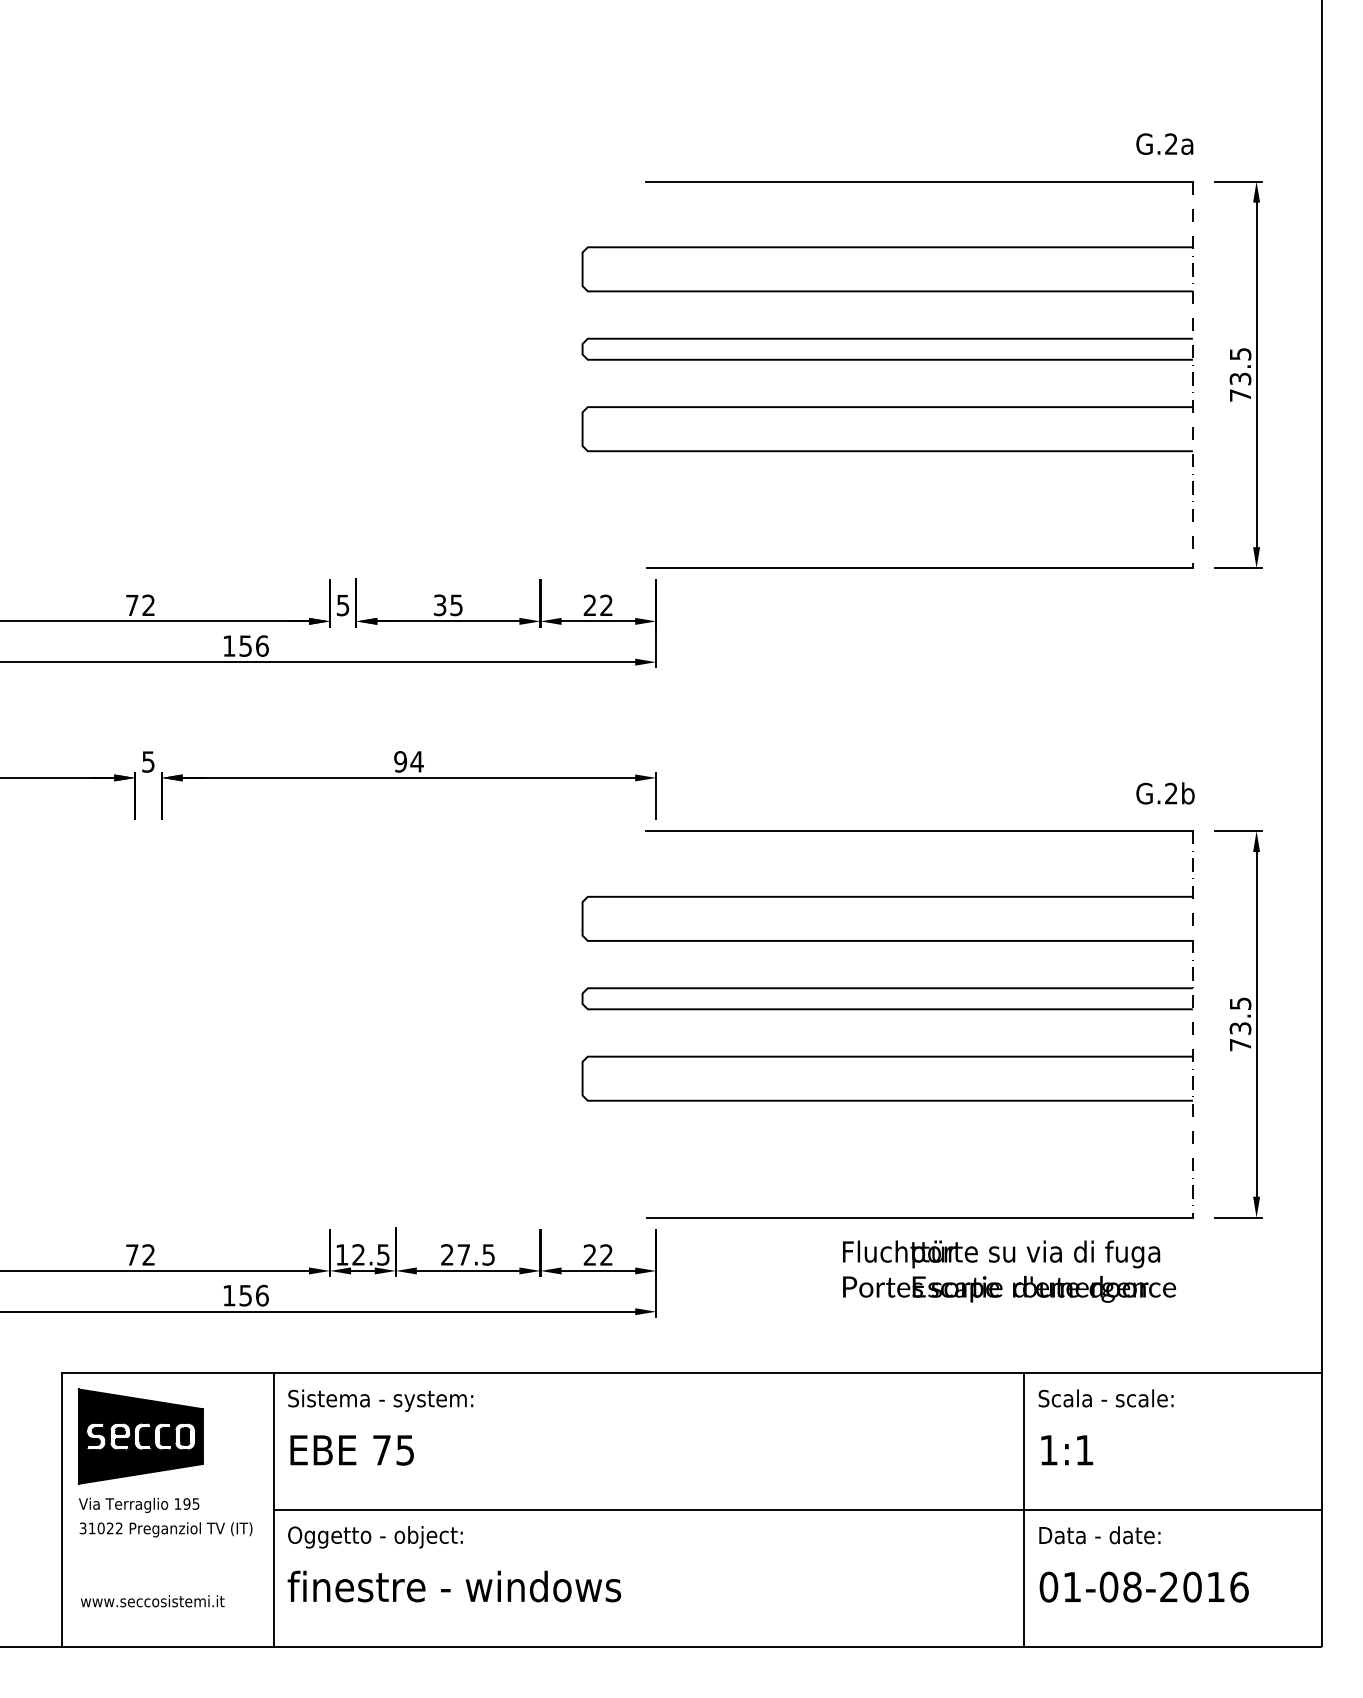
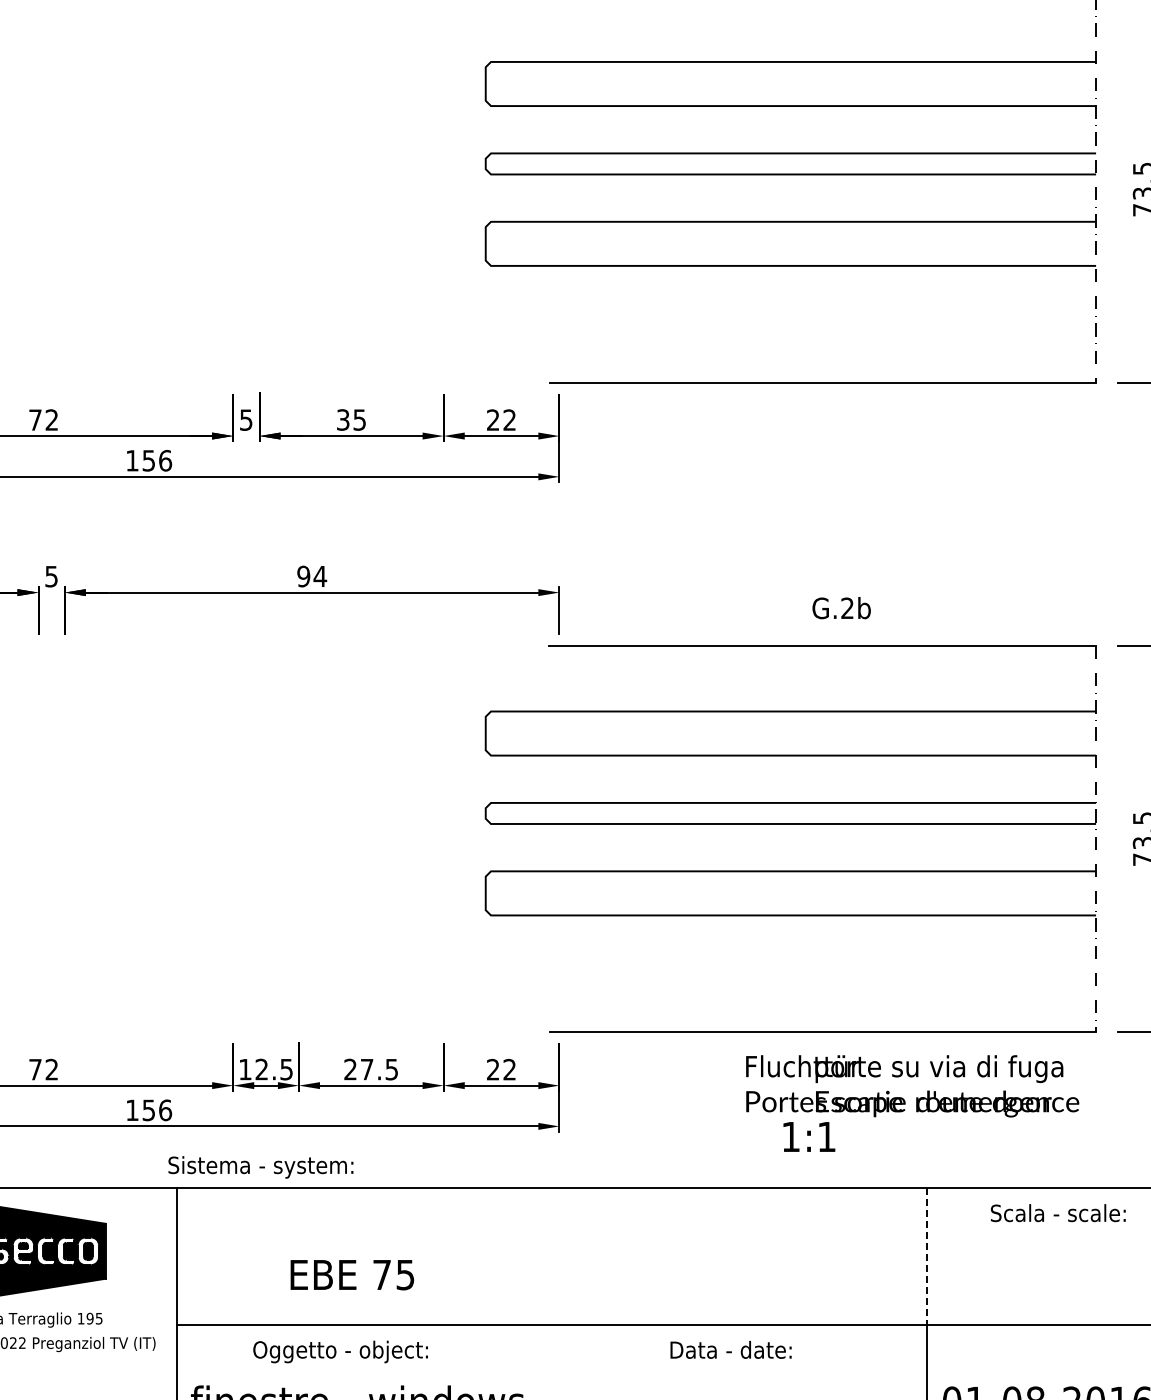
text: (1165, 793) -> (841, 608), moved
text: (1105, 1398) -> (1057, 1213), moved
text: (380, 1400) -> (260, 1167), moved
line: (1023, 1442) -> (926, 1257), solid -> dashed
text: (351, 1450) -> (351, 1275), moved
text: (1067, 1450) -> (809, 1137), moved
text: (1099, 1535) -> (730, 1350), moved
text: (375, 1537) -> (340, 1352), moved

